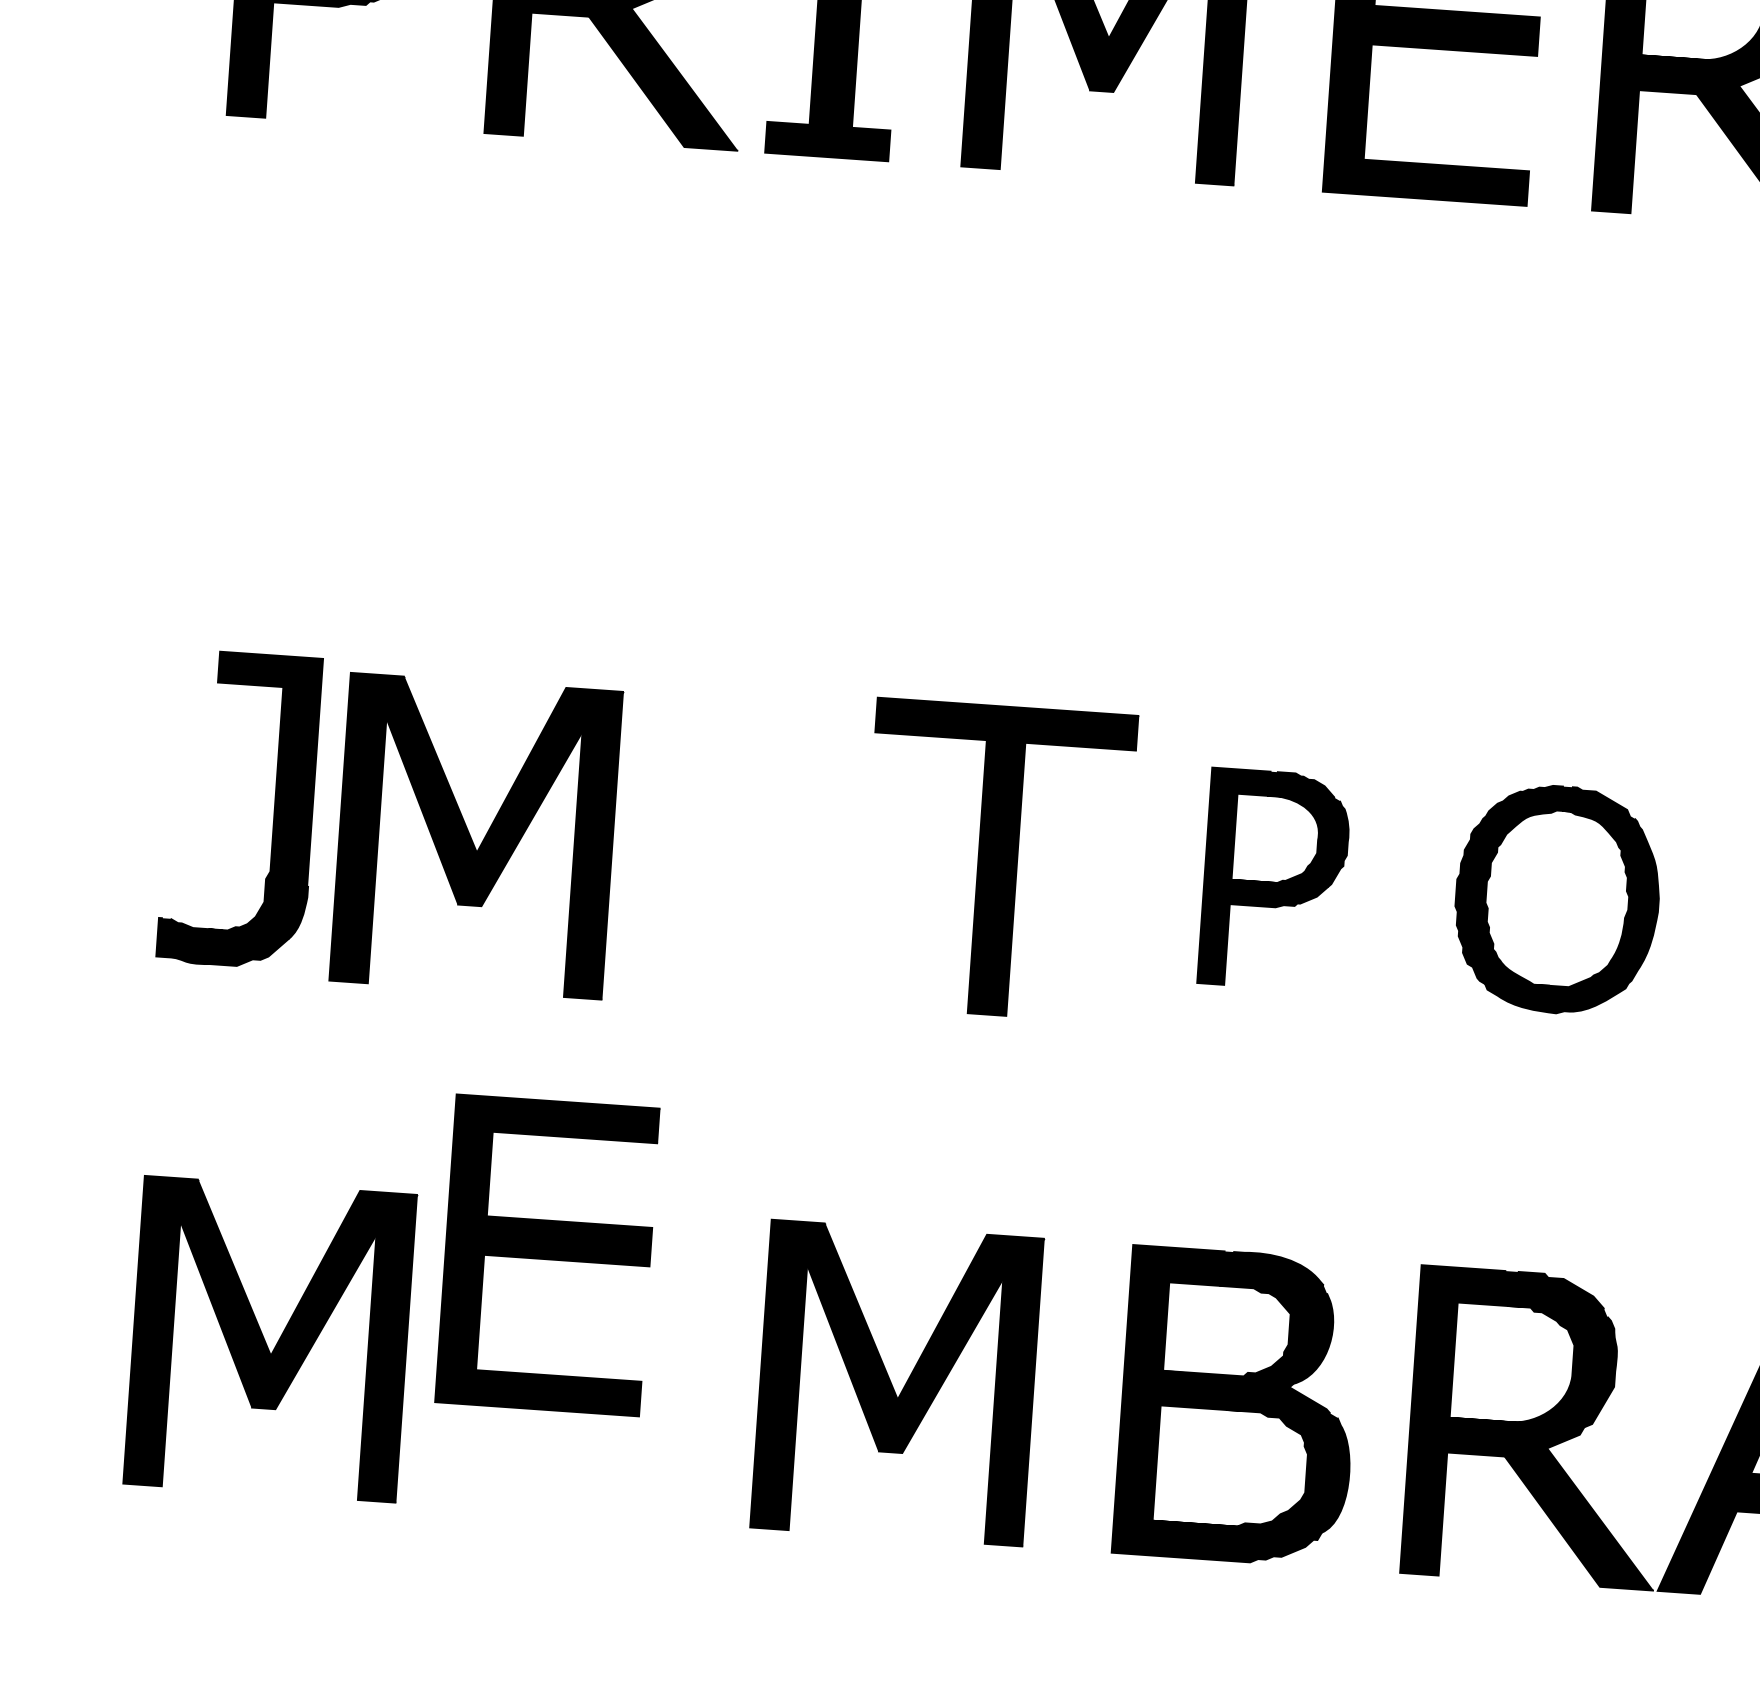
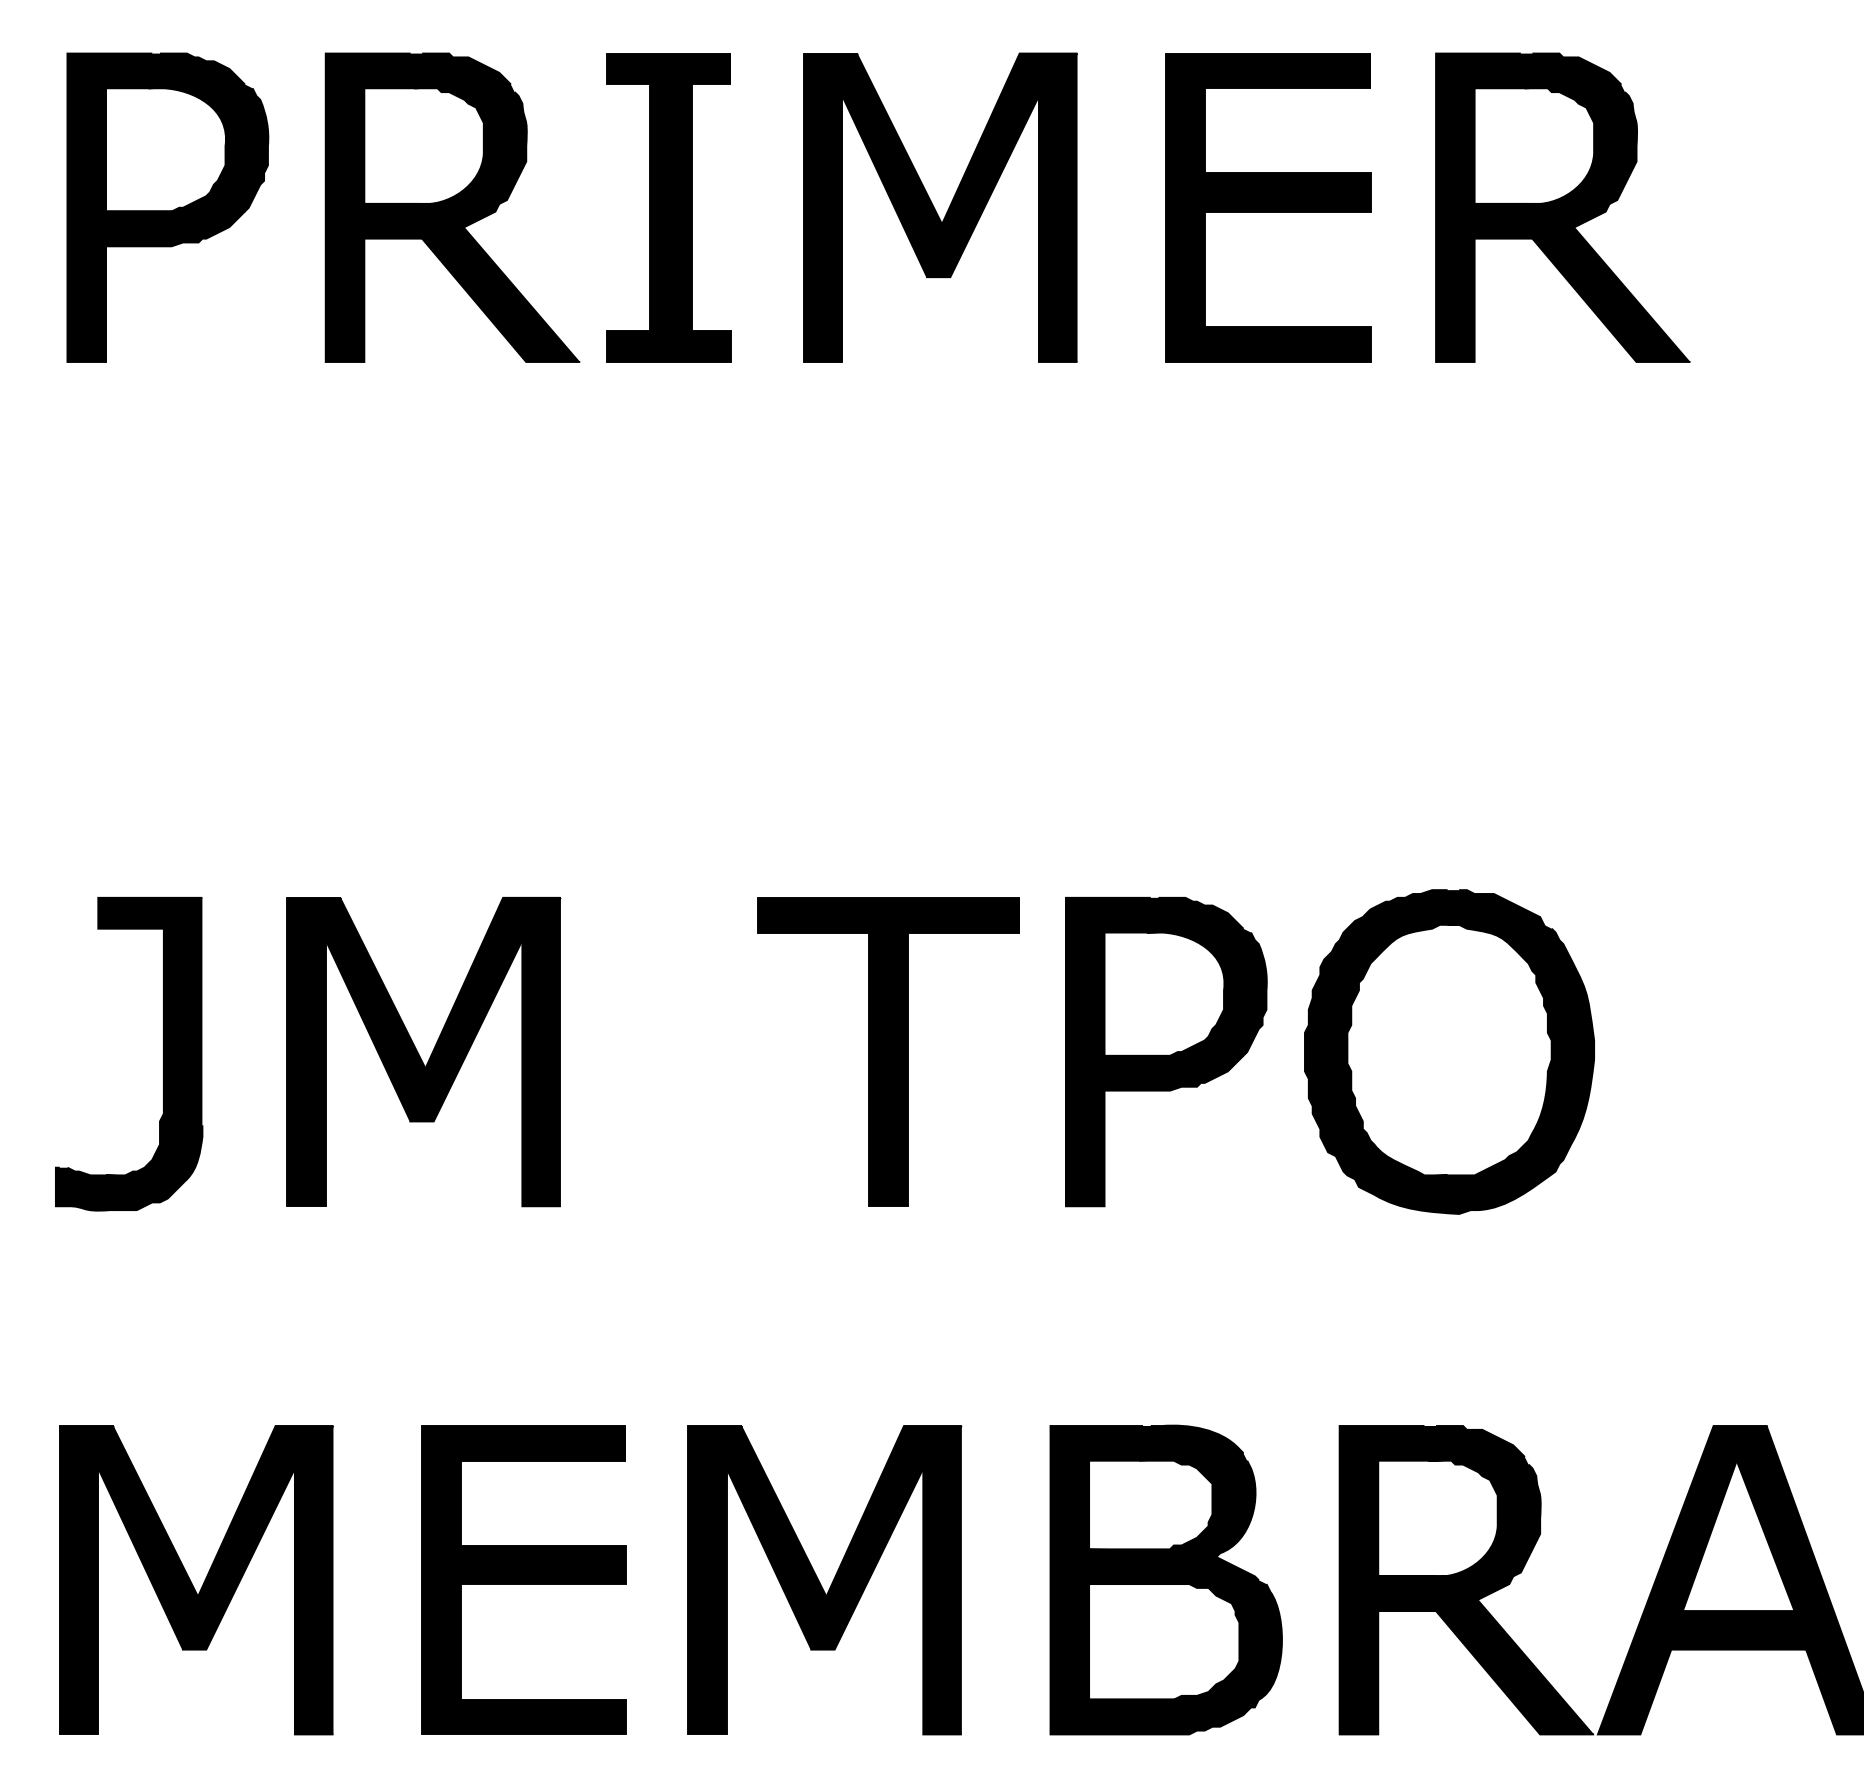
part: (476, 836) -> (423, 1052), moved
part: (1274, 880) -> (1166, 1052), size x1.43
part: (1557, 899) -> (1449, 1051), size x1.43
part: (547, 1254) -> (523, 1579), moved

